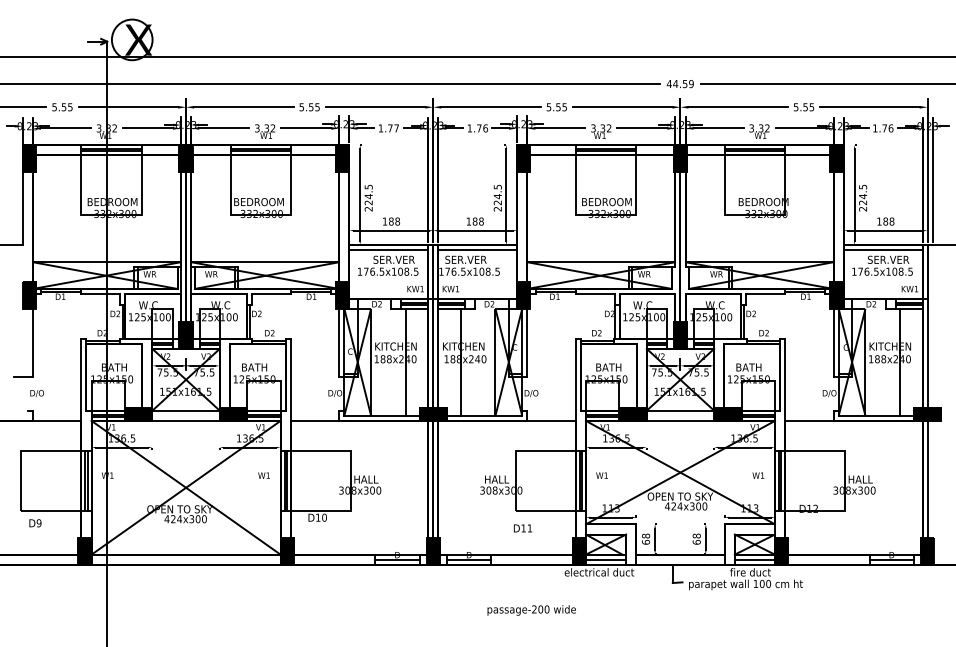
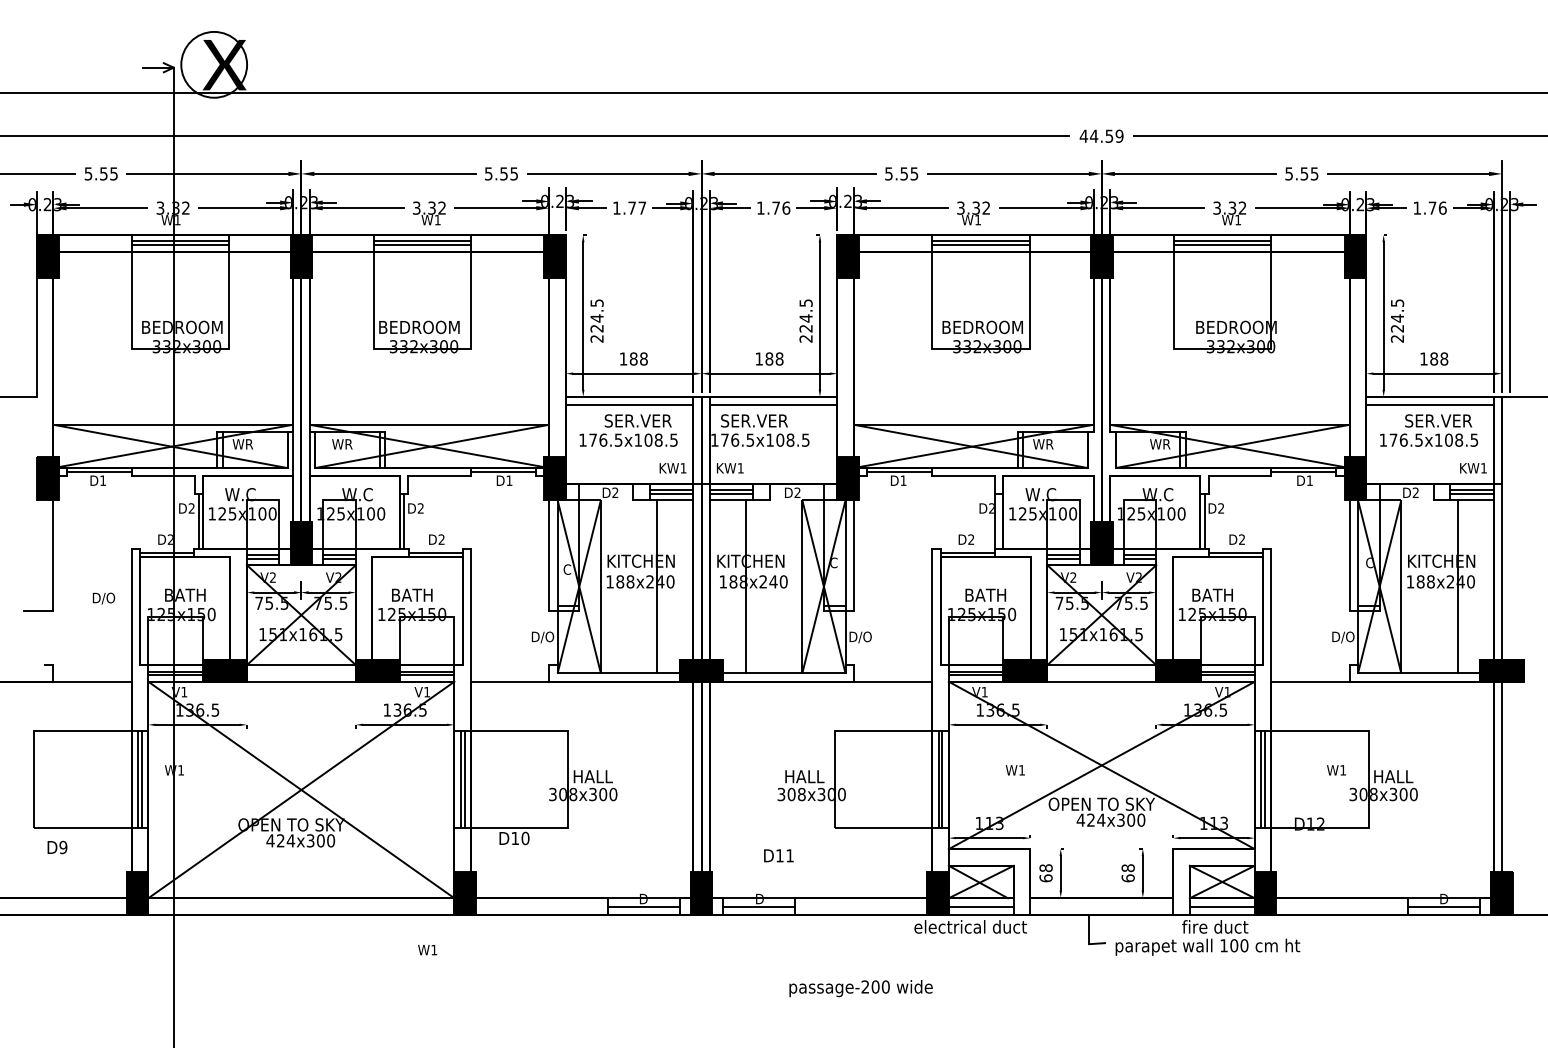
text: (36, 393) -> (102, 598), moved
text: (263, 475) -> (426, 949), moved
text: (601, 475) -> (1014, 770), moved
text: (758, 475) -> (1336, 770), moved
text: (522, 528) -> (778, 855), moved

